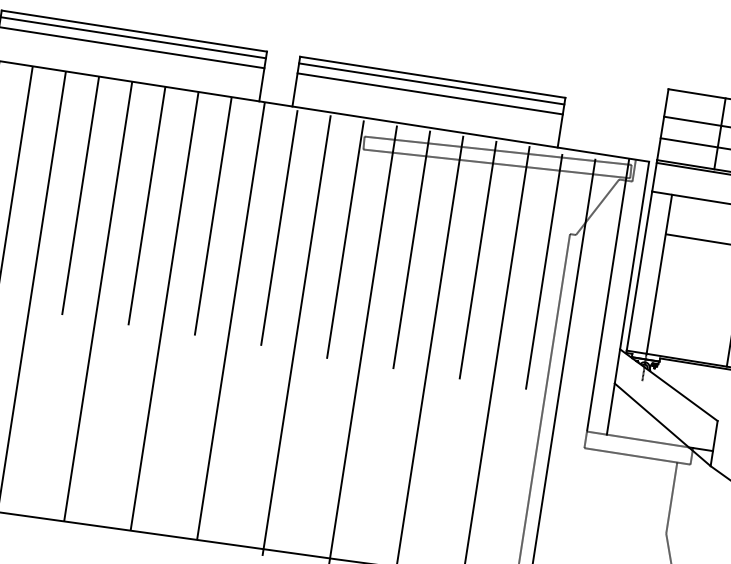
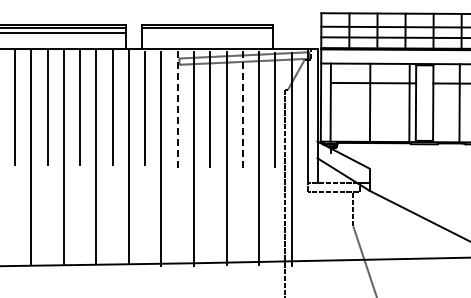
line: (430, 94) -> (207, 33), removed
line: (344, 239) -> (177, 109), solid -> dashed
line: (477, 260) -> (242, 109), solid -> dashed

